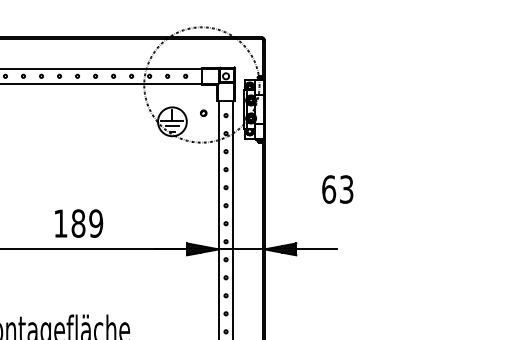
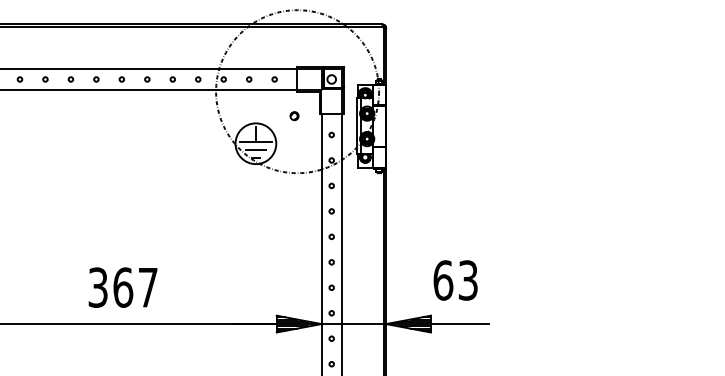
part: (203, 112) -> (294, 115), moved
text: (337, 189) -> (455, 280), moved
text: (78, 223) -> (123, 287), 189 -> 367

